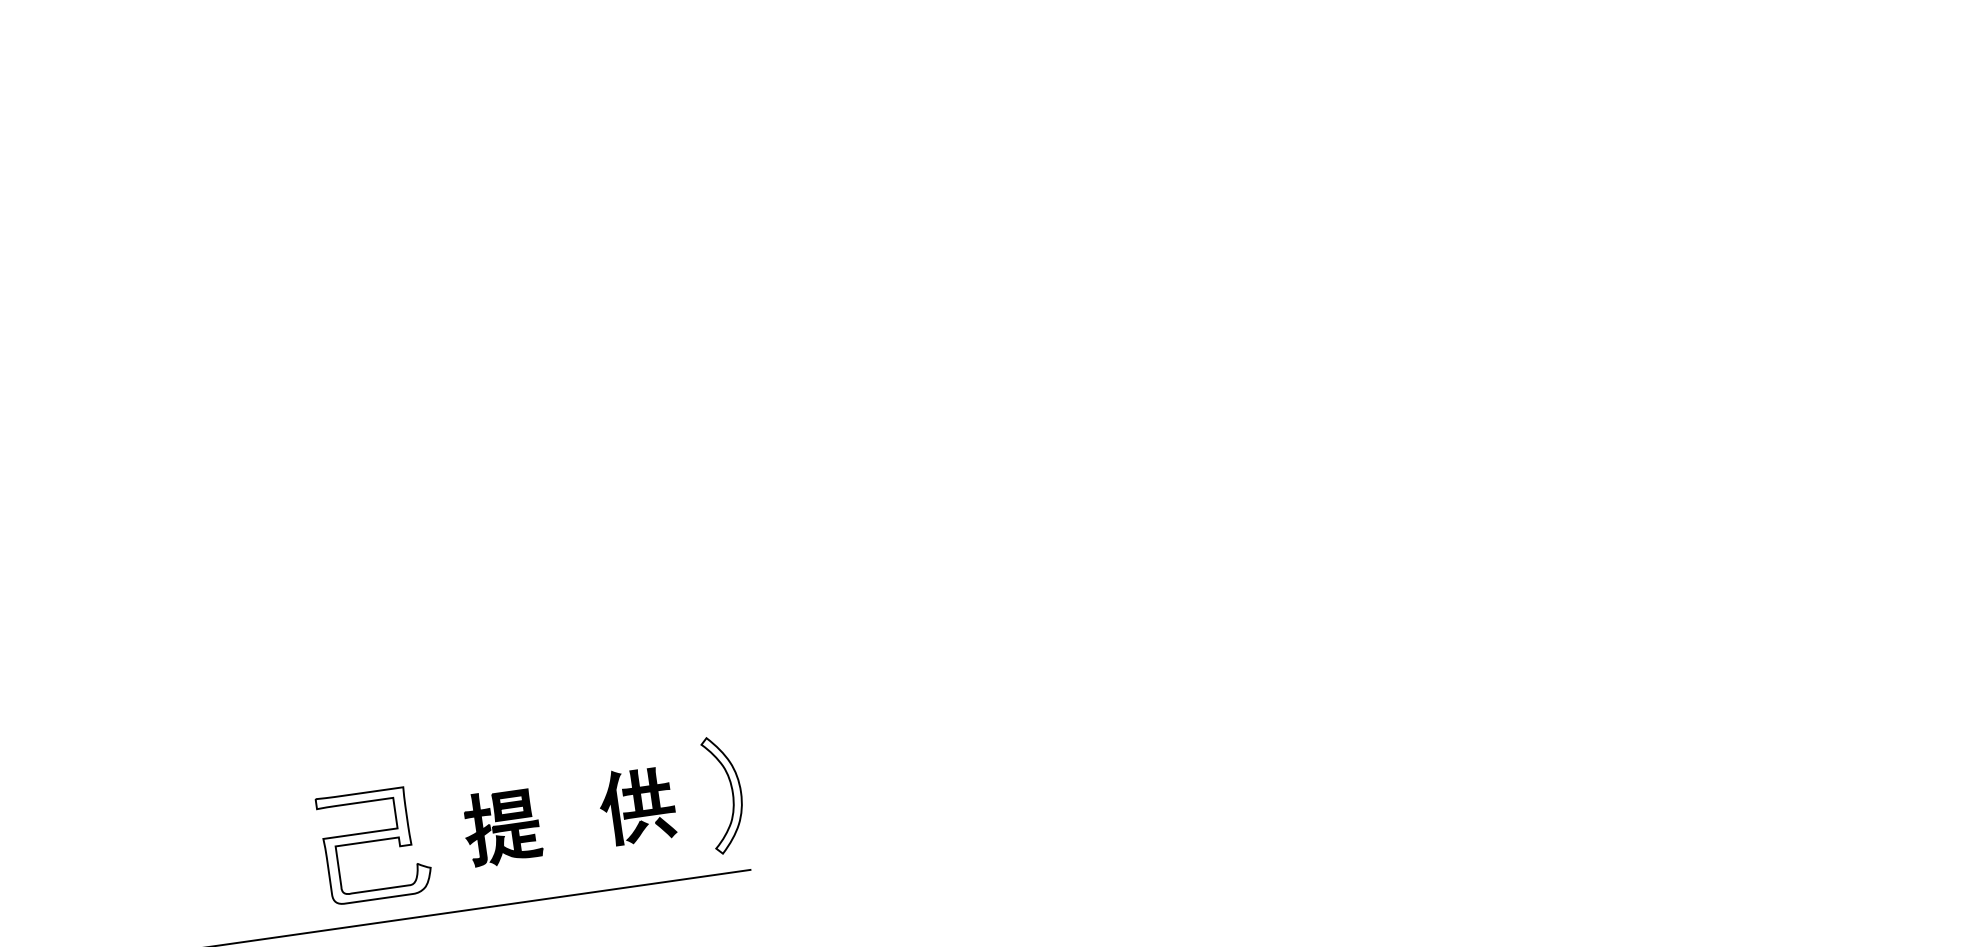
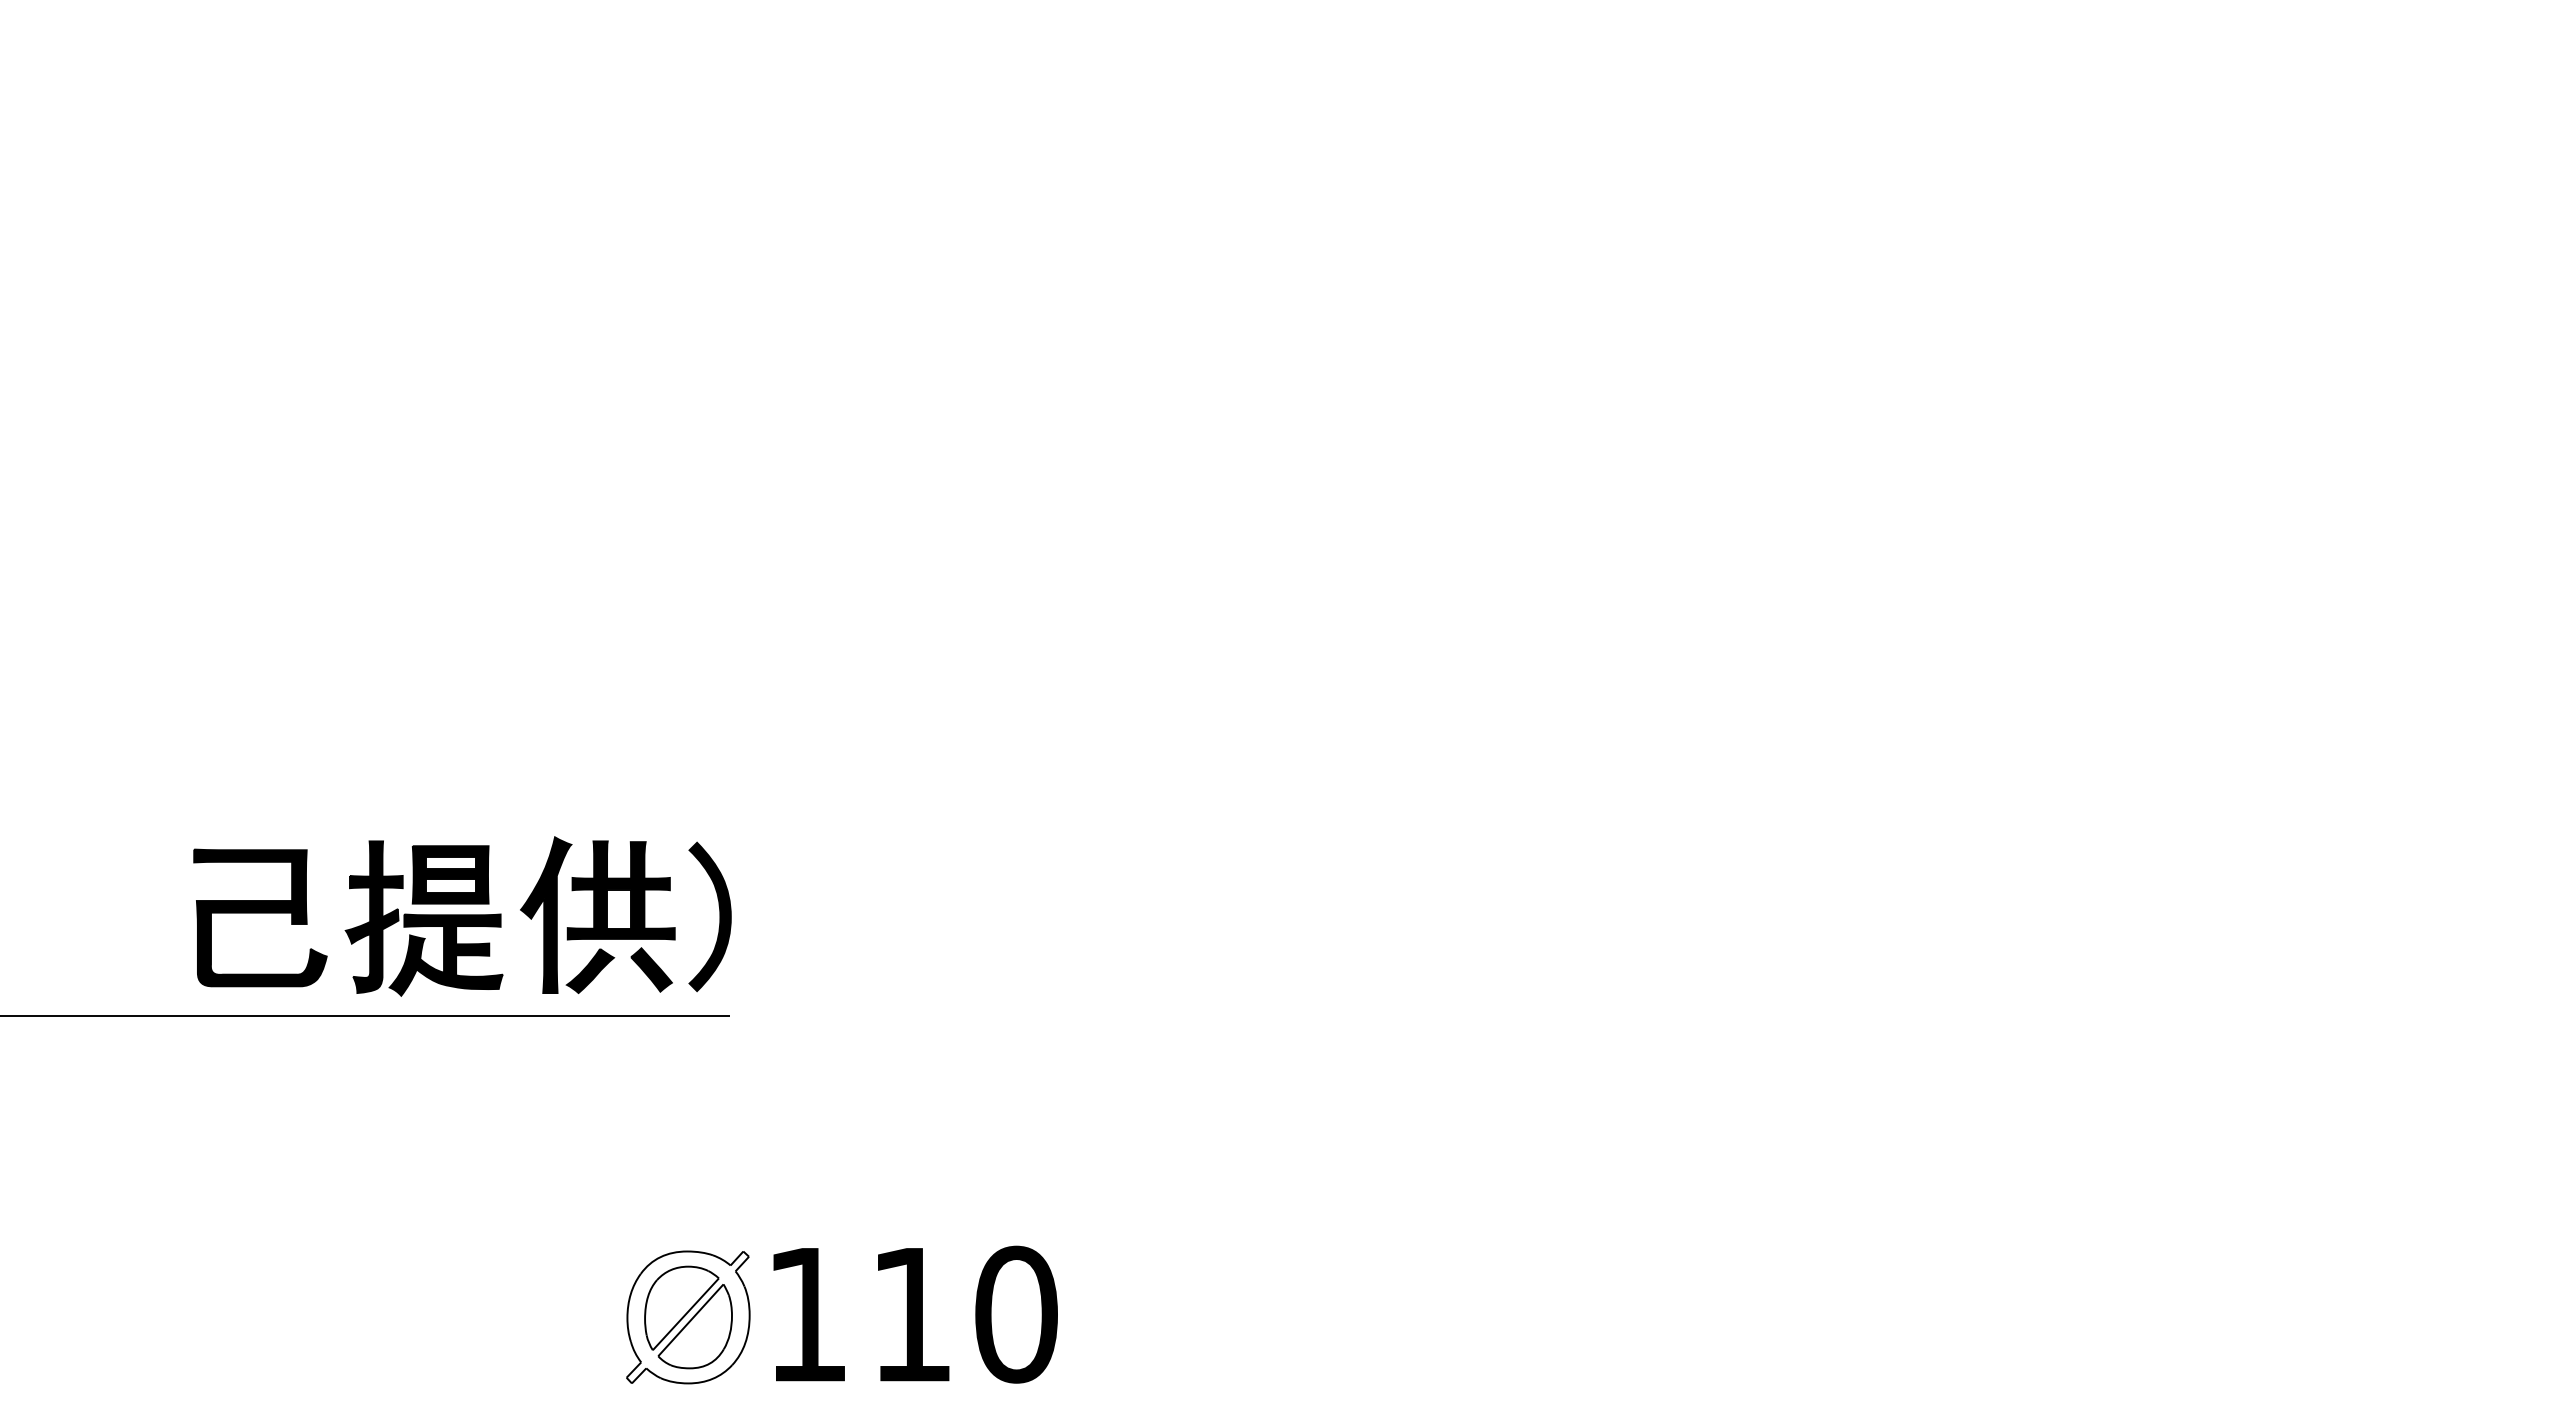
fill: (724, 794) -> (709, 916), added
part: (636, 805) -> (597, 914), size x1.67
part: (501, 827) -> (423, 918), size x1.67
fill: (374, 844) -> (260, 917), added

